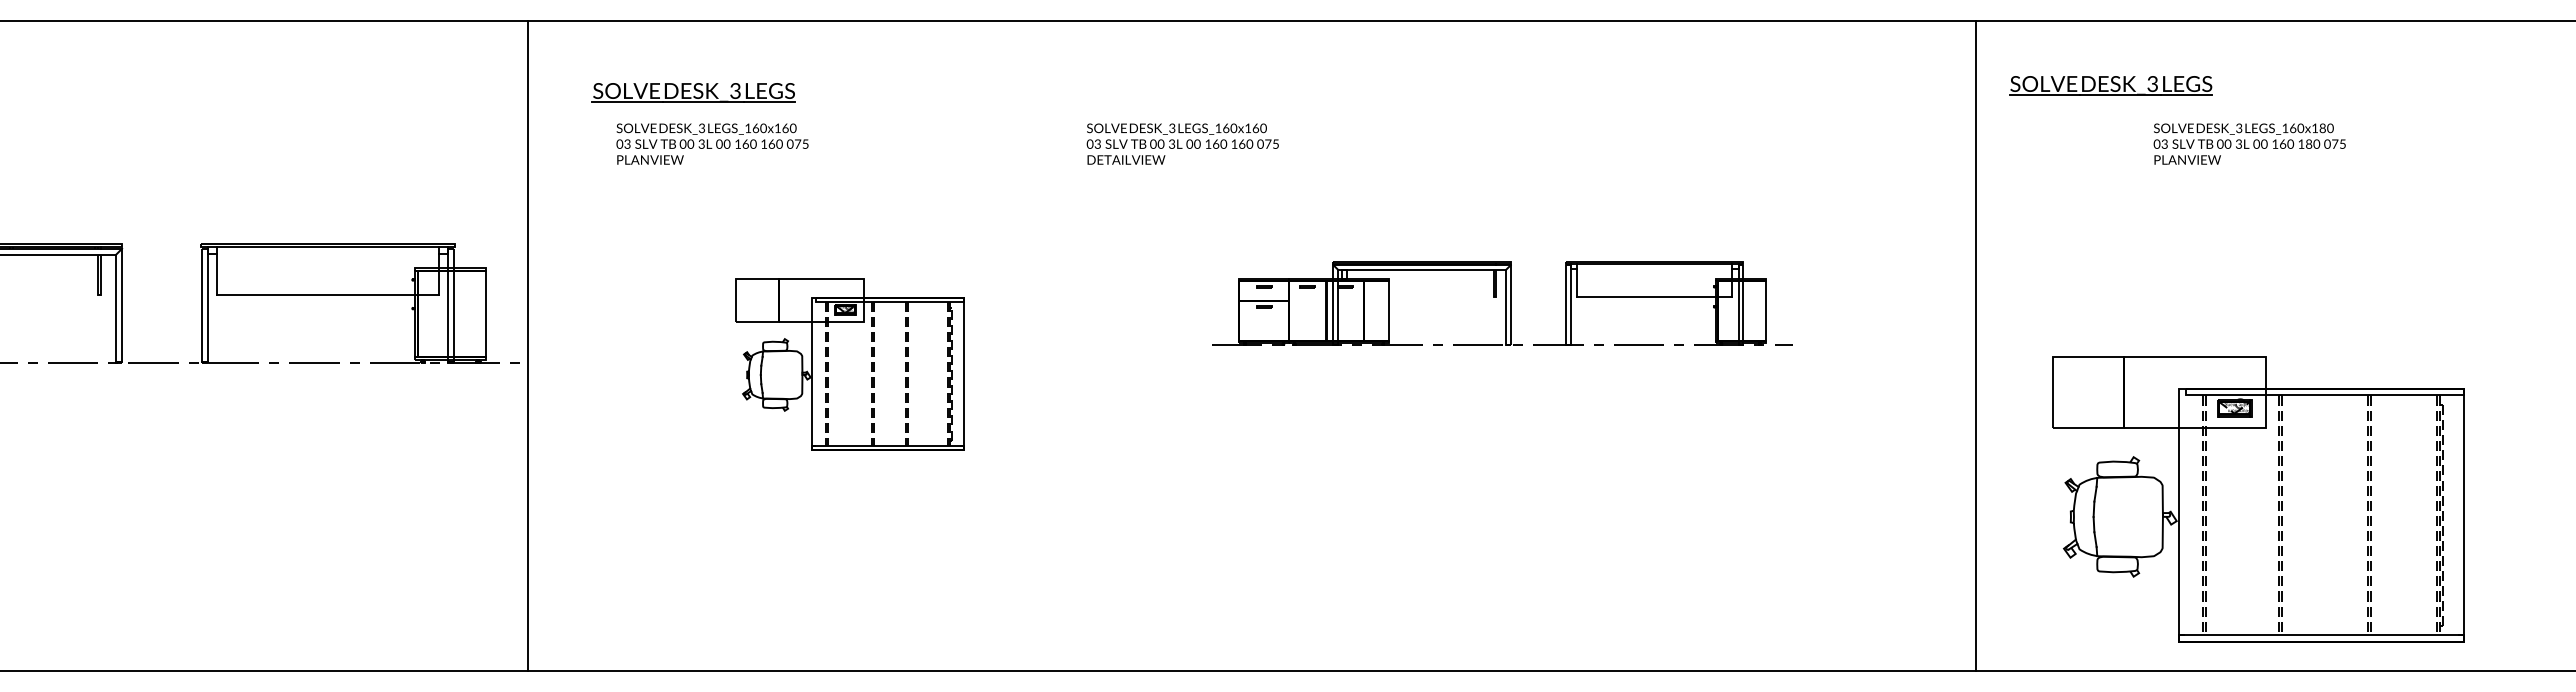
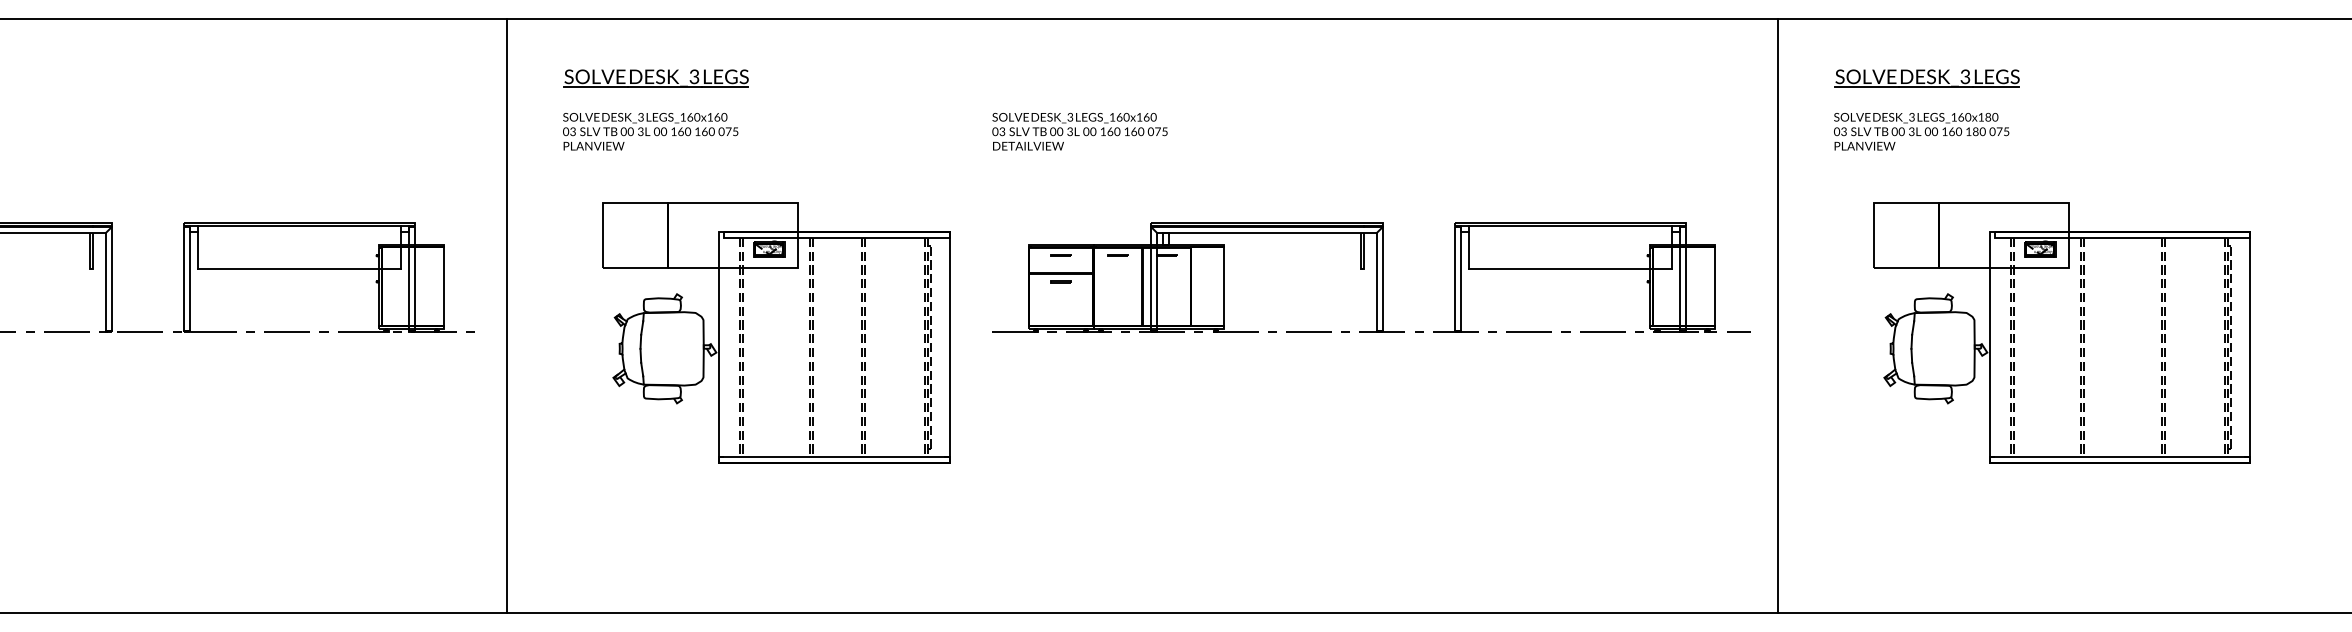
part: (693, 92) -> (656, 78), moved
text: (2249, 143) -> (1921, 131), moved
part: (1502, 303) -> (1371, 277), size x1.43
line: (528, 345) -> (507, 315), moved
line: (1975, 345) -> (1778, 315), moved
part: (849, 364) -> (775, 332), size x1.67
part: (2258, 499) -> (2061, 332), moved

